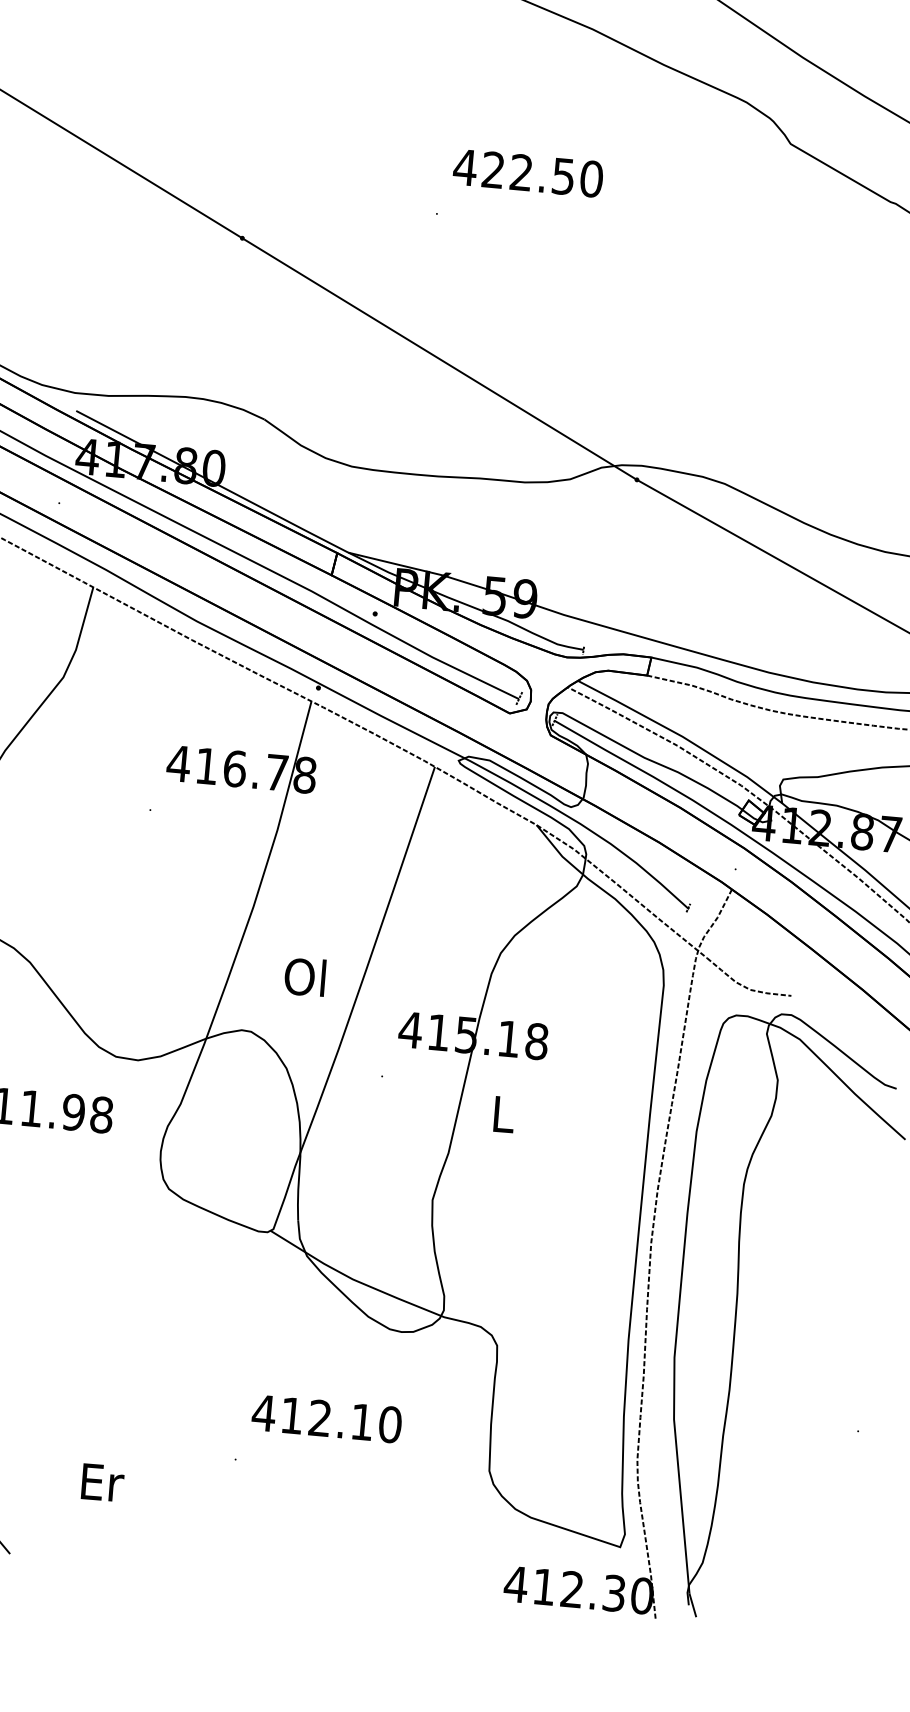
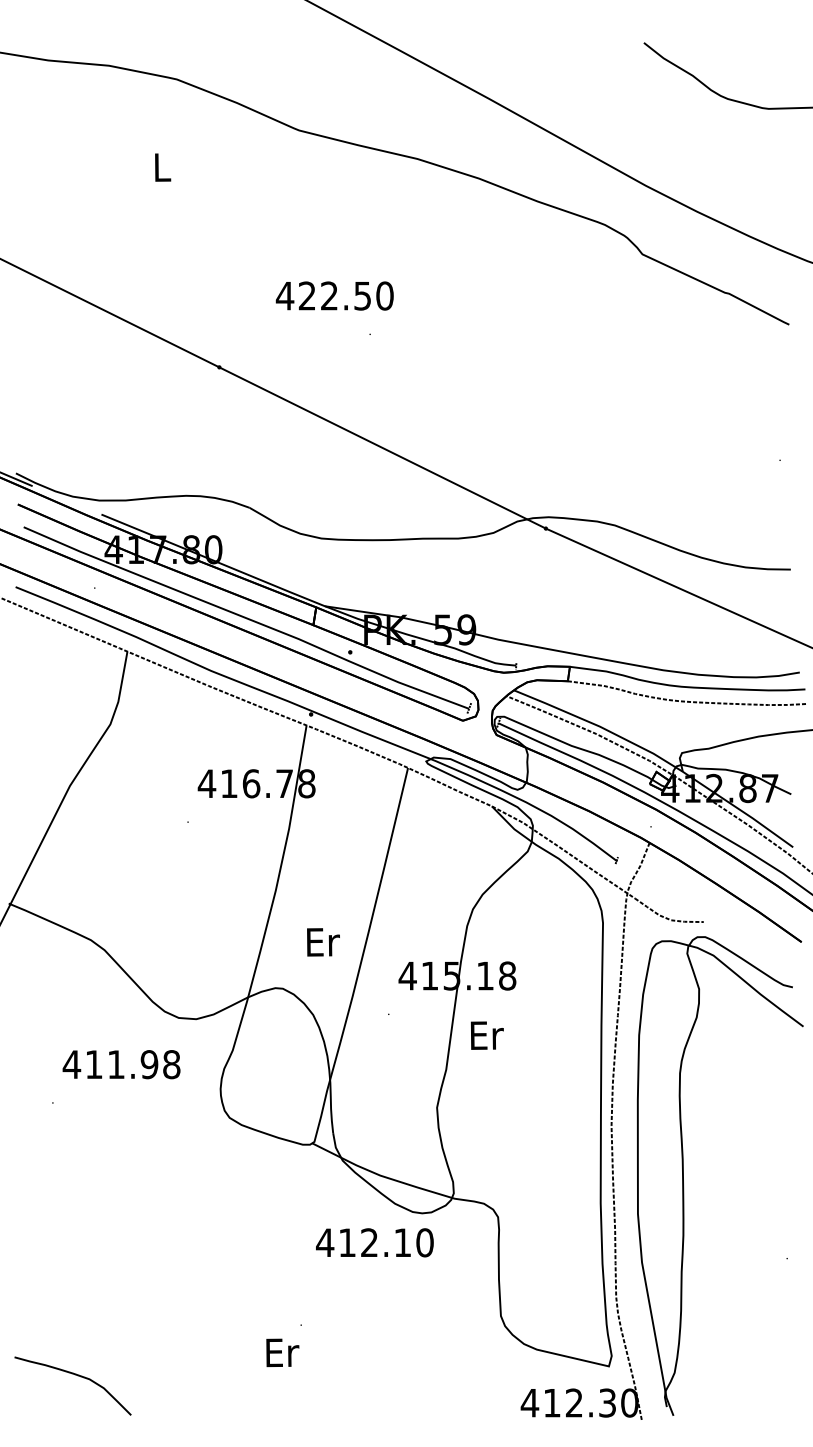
text: (527, 172) -> (334, 295), moved
text: (306, 976) -> (322, 941), Ol -> Er
text: (503, 1114) -> (486, 1035), L -> Er
text: (326, 1418) -> (374, 1242), moved
text: (102, 1482) -> (282, 1352), moved

